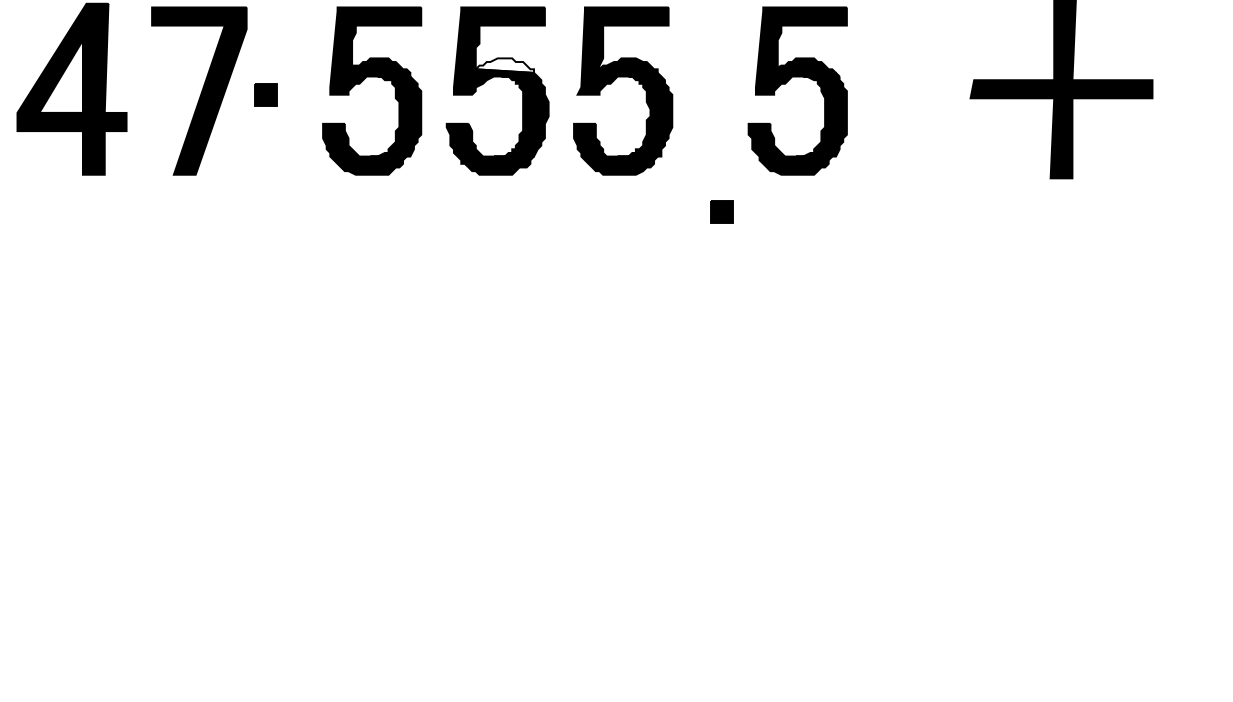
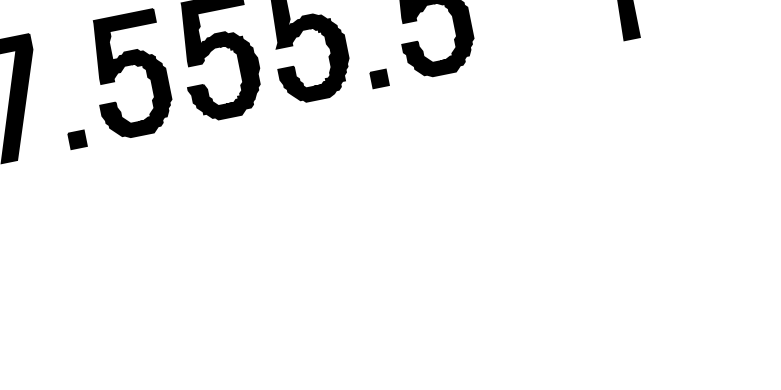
fill: (504, 65) -> (220, 38), added
part: (265, 94) -> (77, 139), moved
part: (721, 211) -> (379, 78), moved

